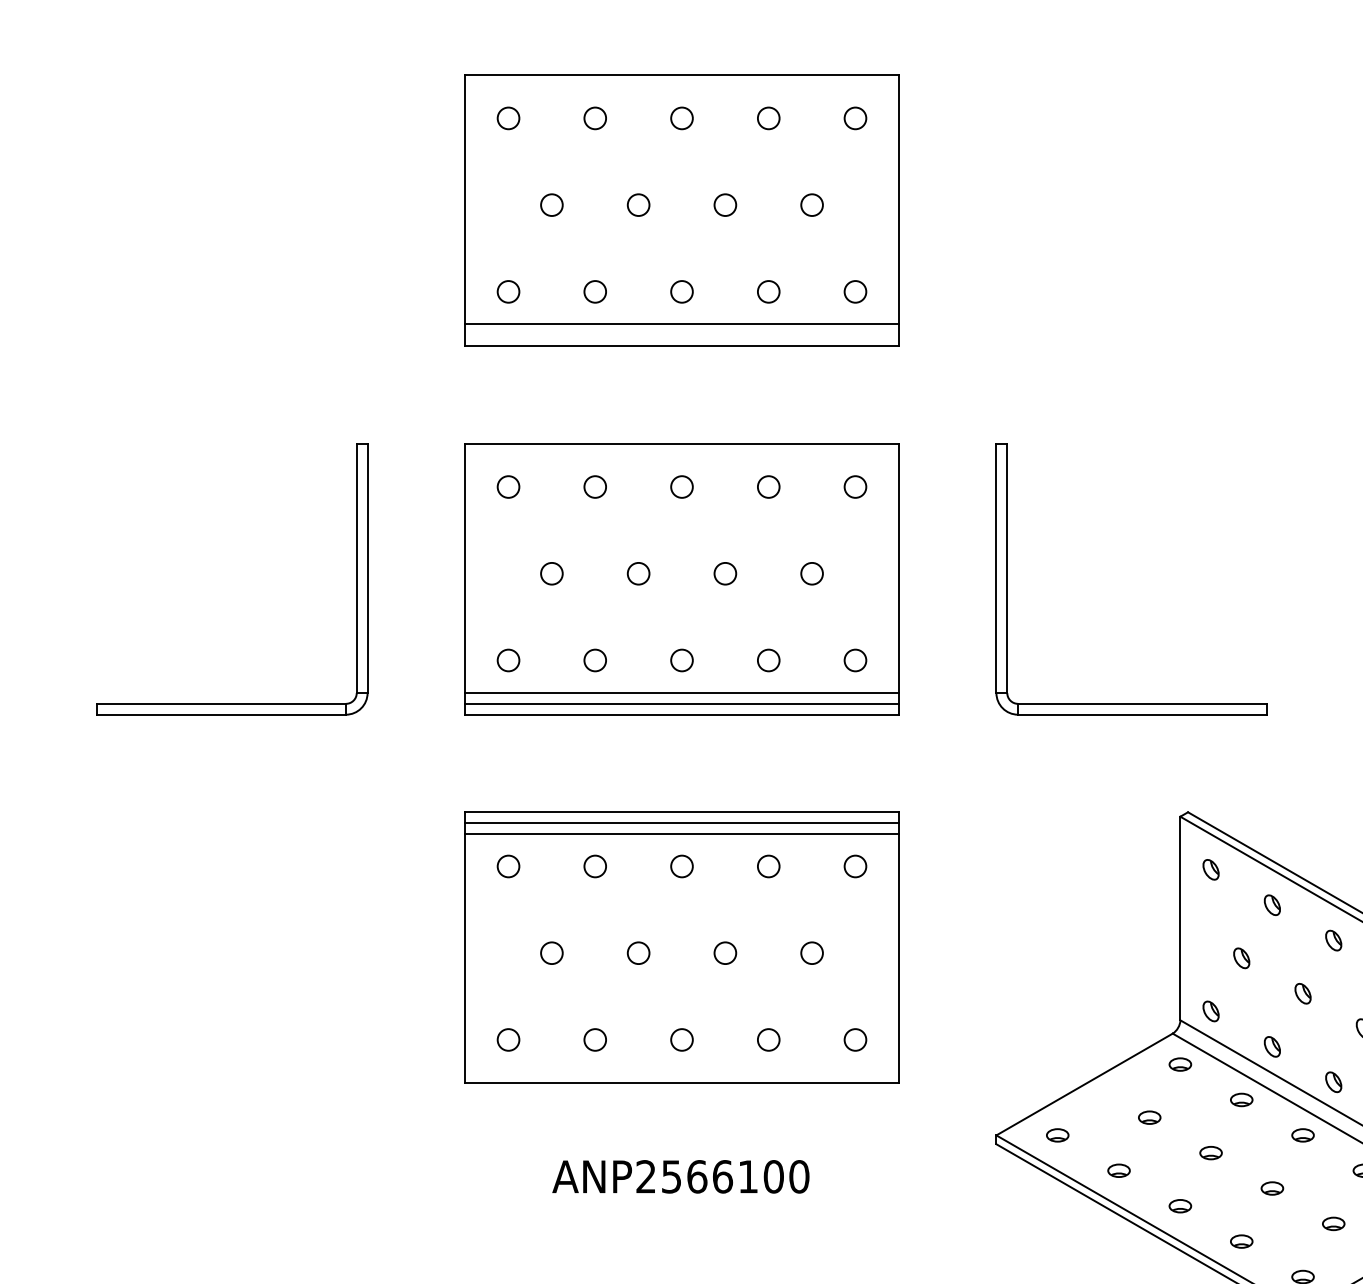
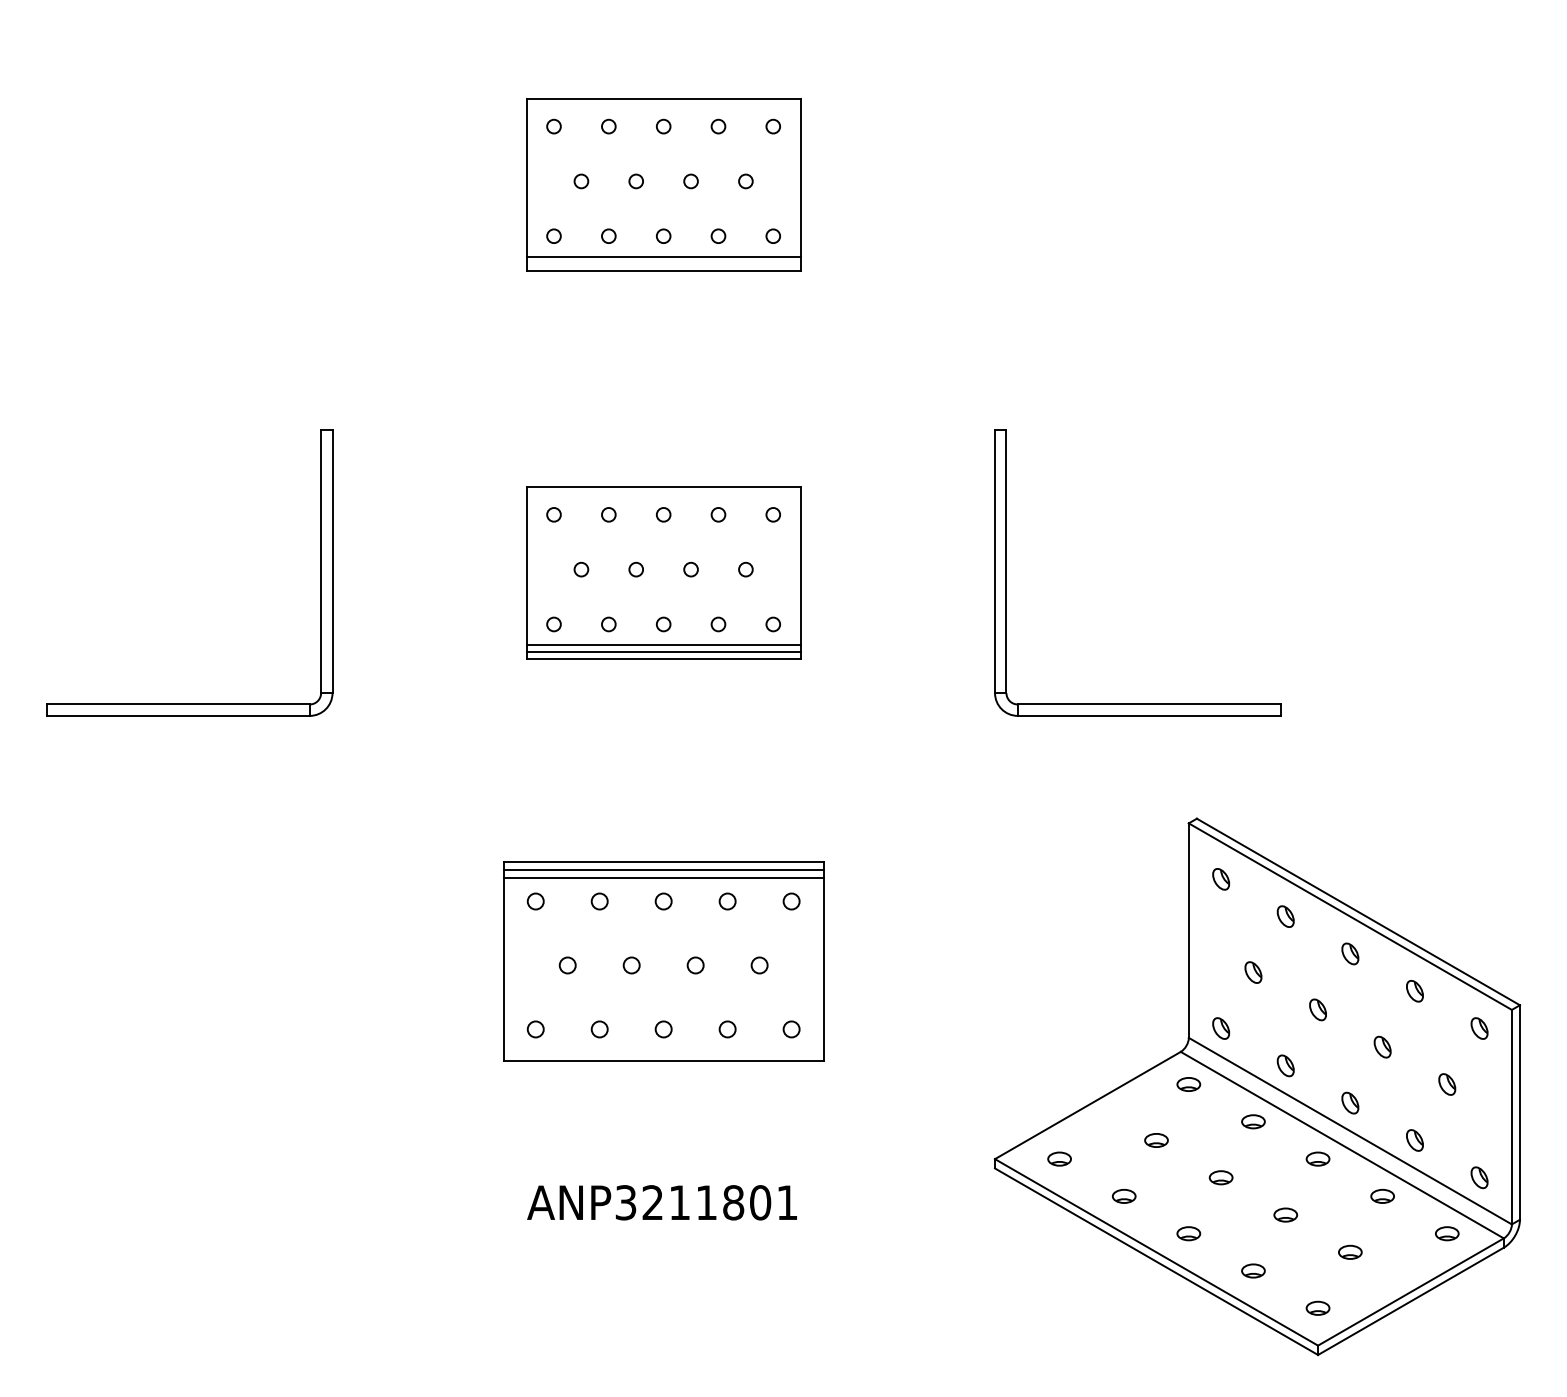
part: (681, 210) -> (663, 184), size x0.6
part: (681, 578) -> (663, 572), size x0.6
part: (681, 947) -> (663, 961), size x0.7
text: (722, 1176) -> (706, 1202), ANP2566100 -> ANP3211801

